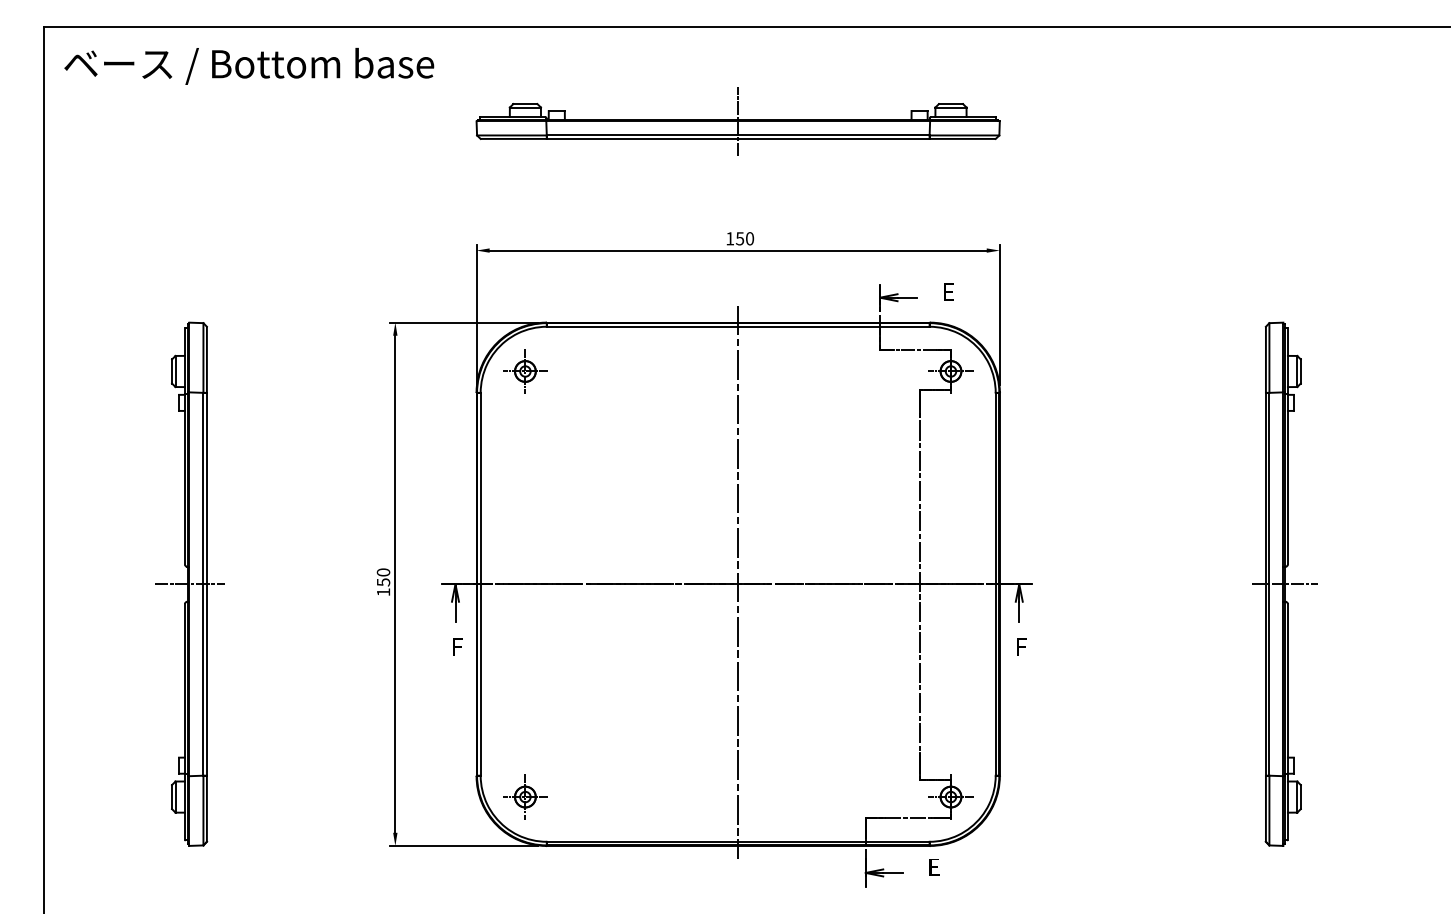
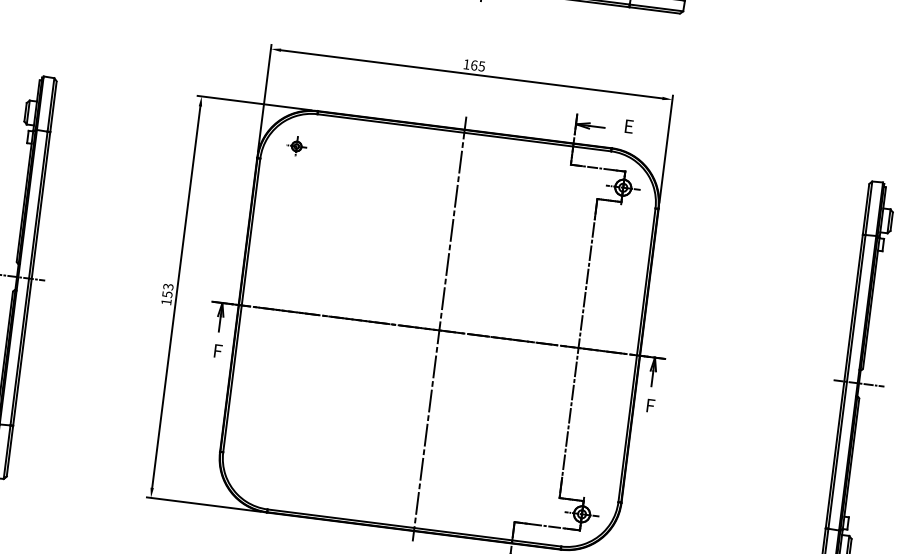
text: (744, 238) -> (477, 65), 150 -> 165
part: (525, 371) -> (296, 146), size x0.6
text: (383, 572) -> (168, 286), 150 -> 153
part: (525, 796) -> (255, 472), removed

